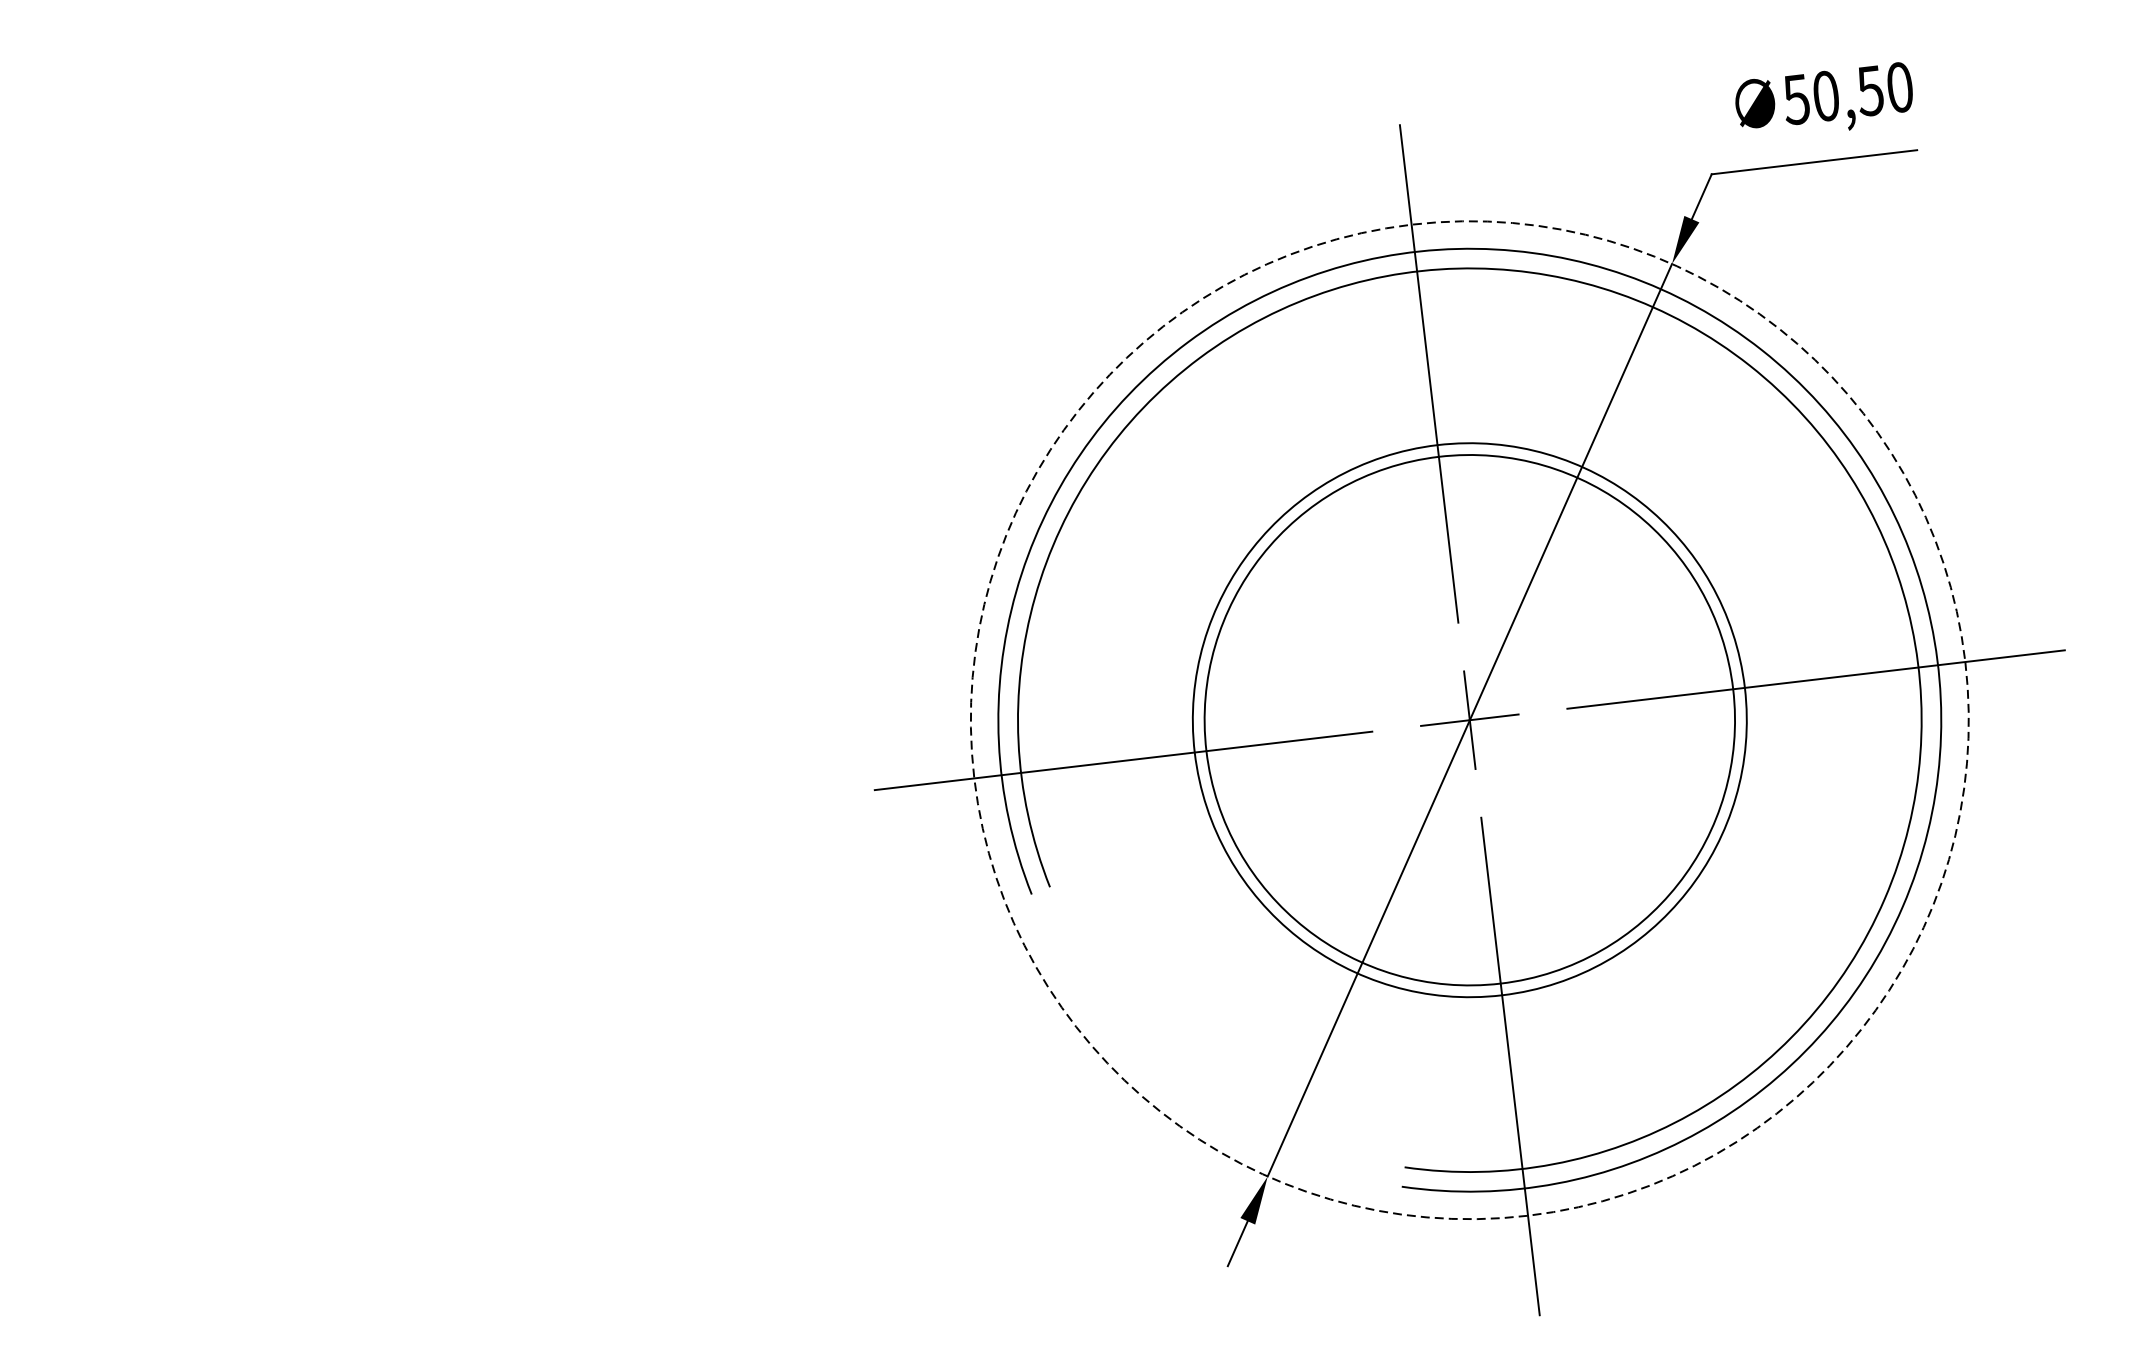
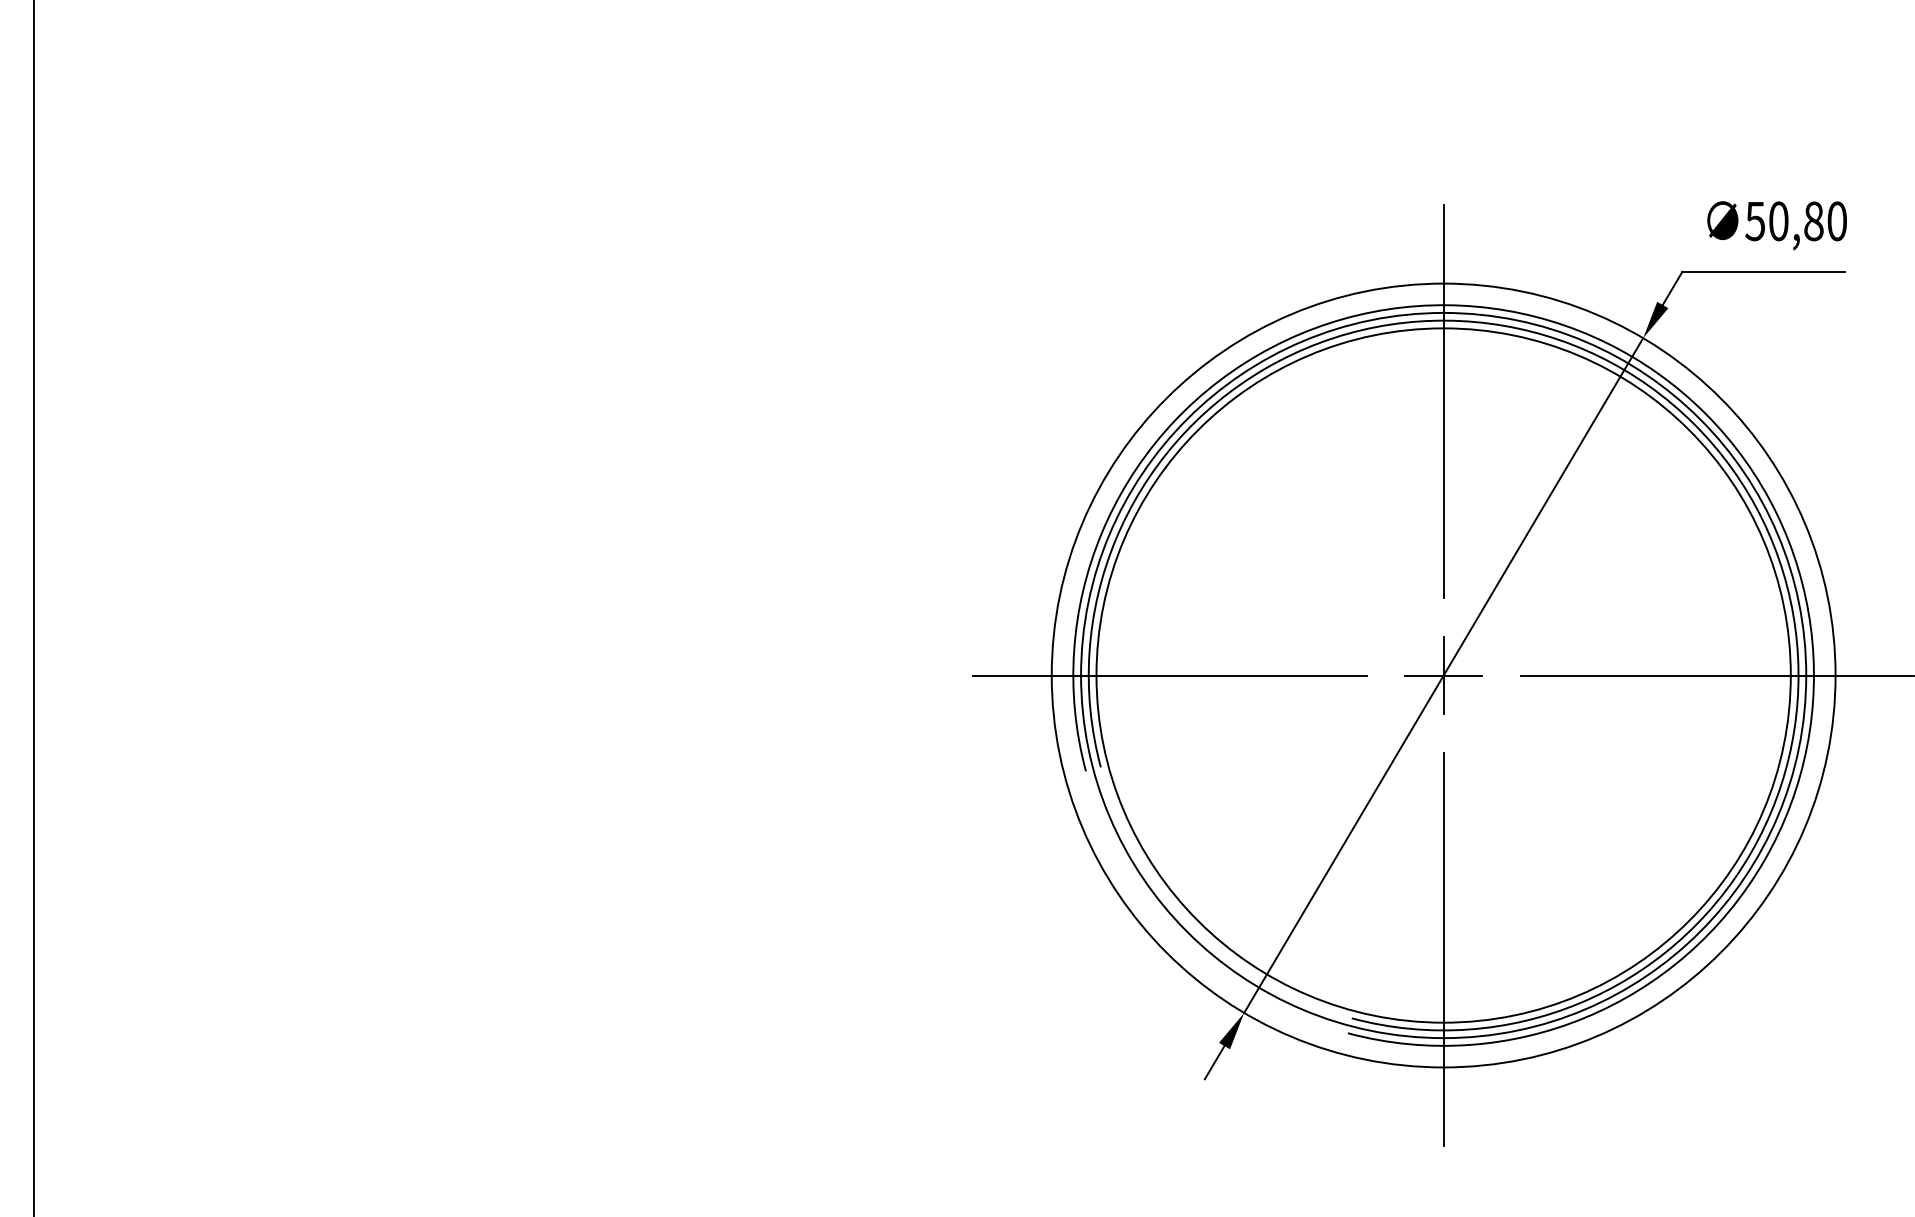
text: (1870, 91) -> (1813, 221), 50,50 -> 50,80
circle: (1469, 720) -> (1443, 675), dashed -> solid
circle: (1469, 720) -> (1443, 675), size x1.67
circle: (1469, 720) -> (1443, 675), size x1.67

